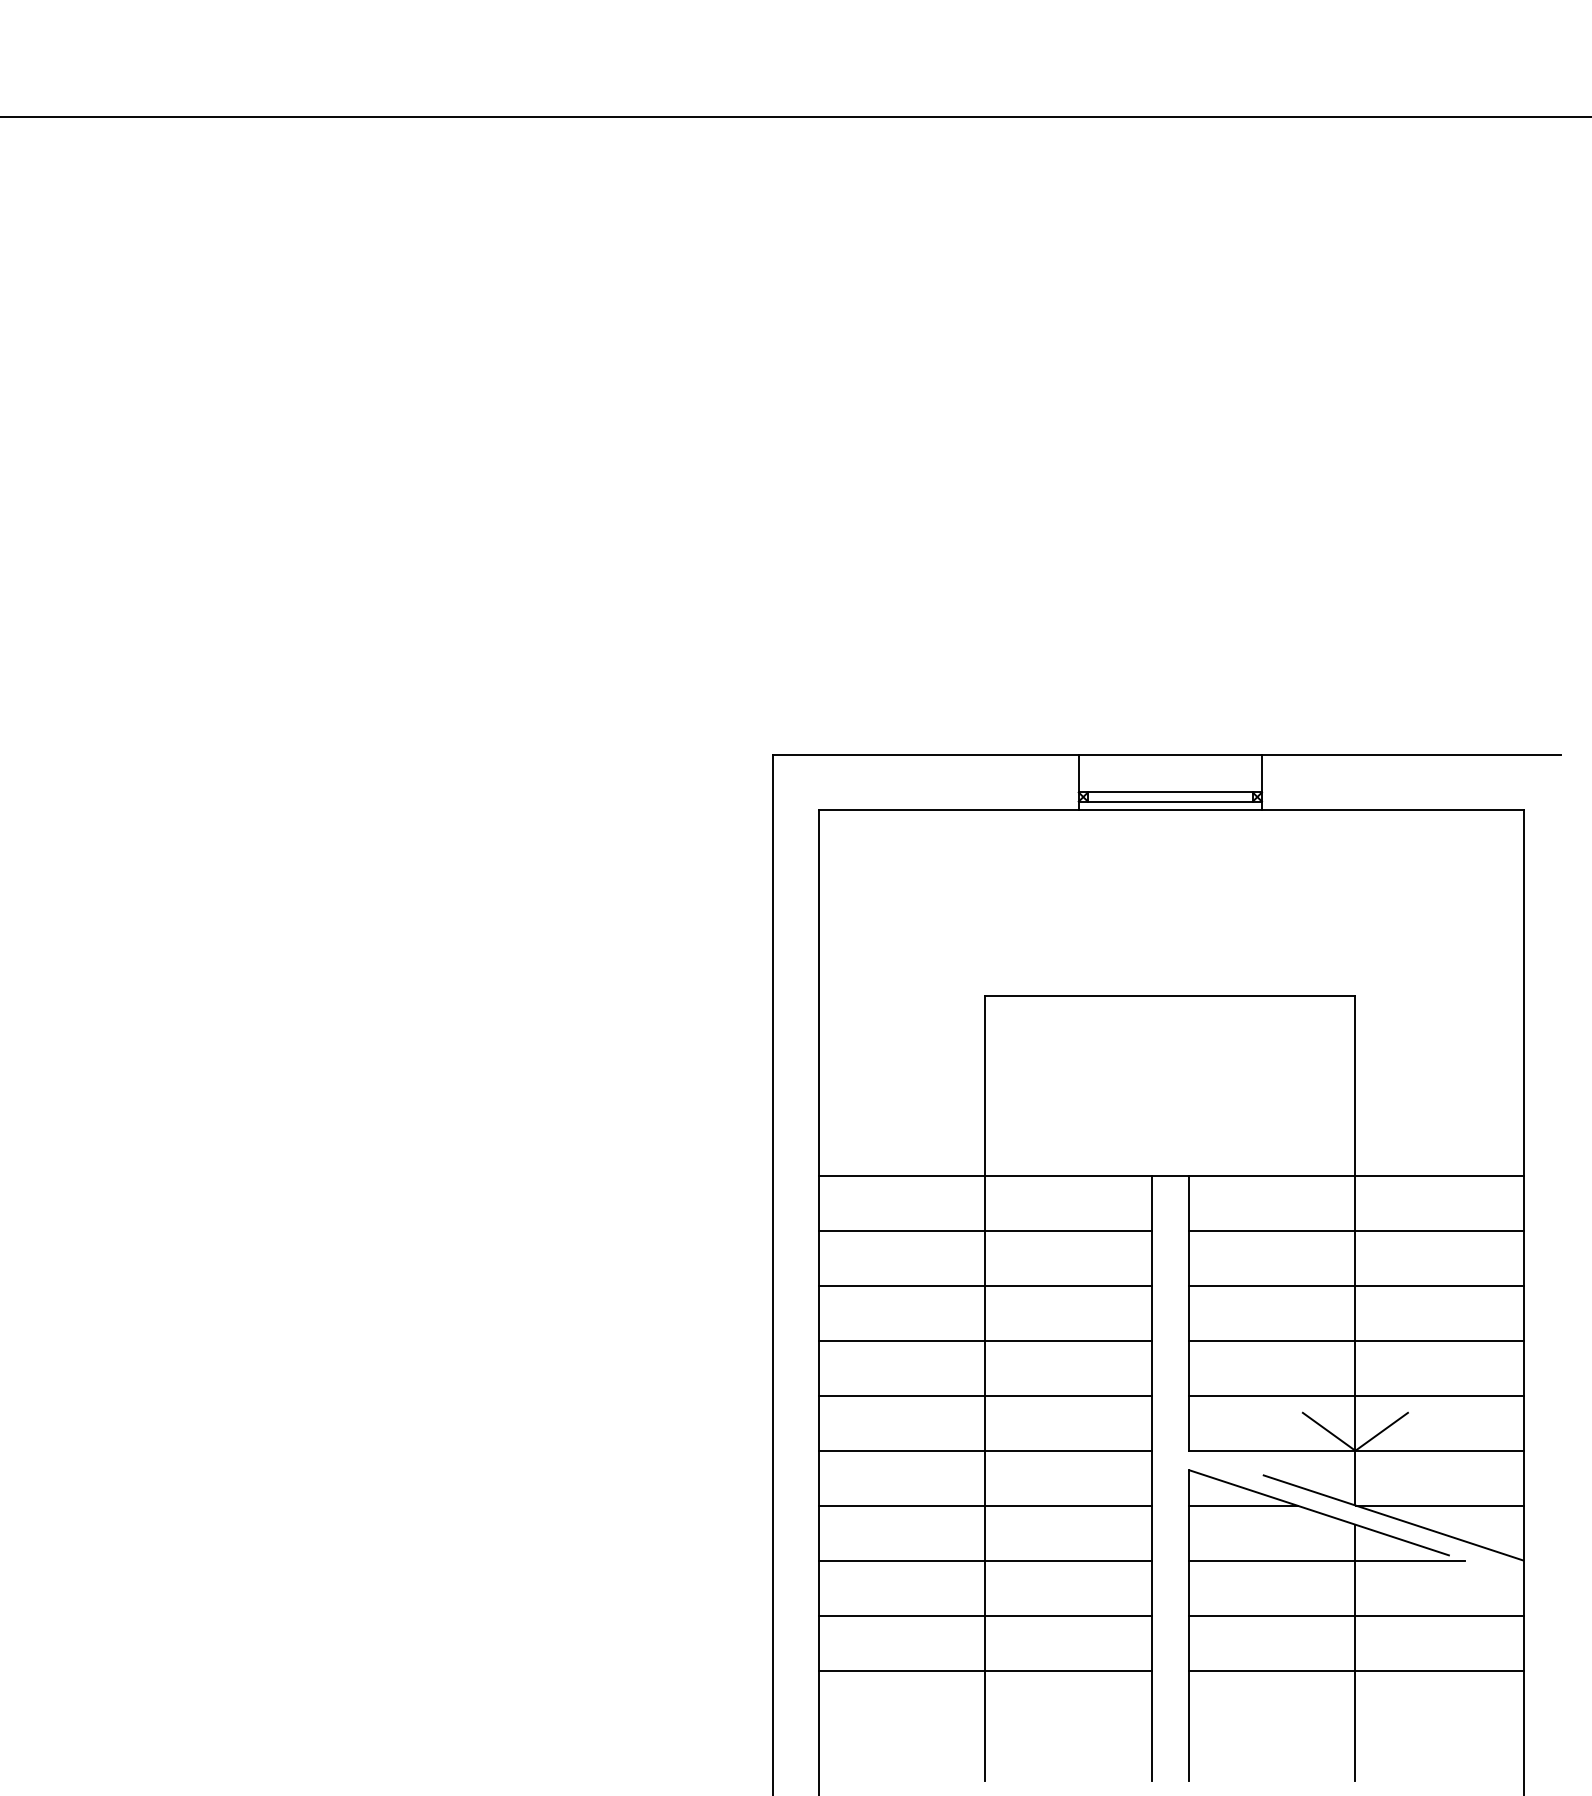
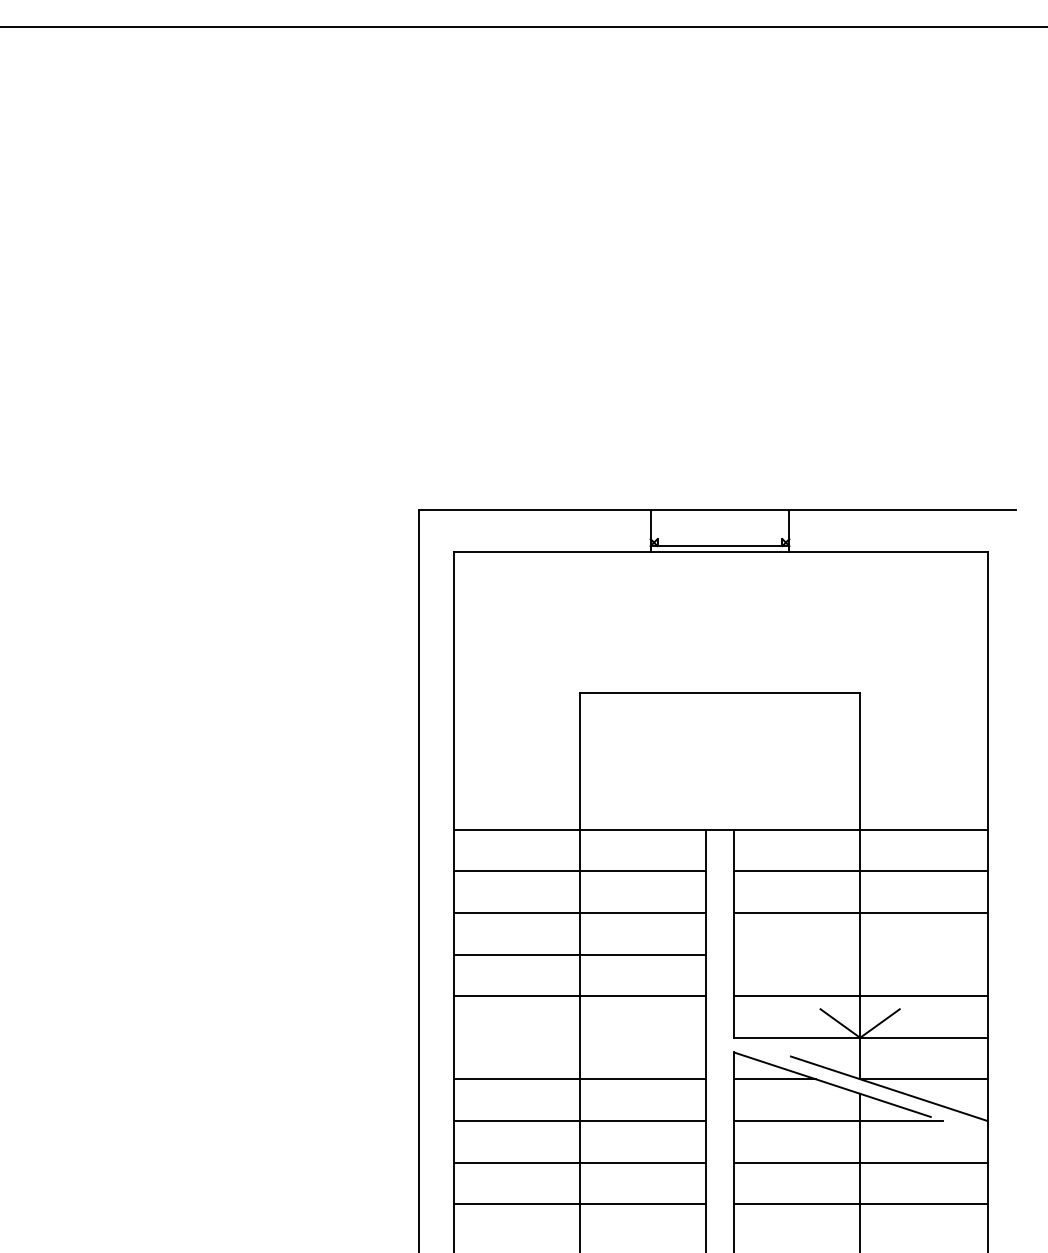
line: (1169, 792) -> (719, 539), removed
line: (1355, 1340) -> (860, 954), removed
line: (985, 1450) -> (579, 1037), removed

